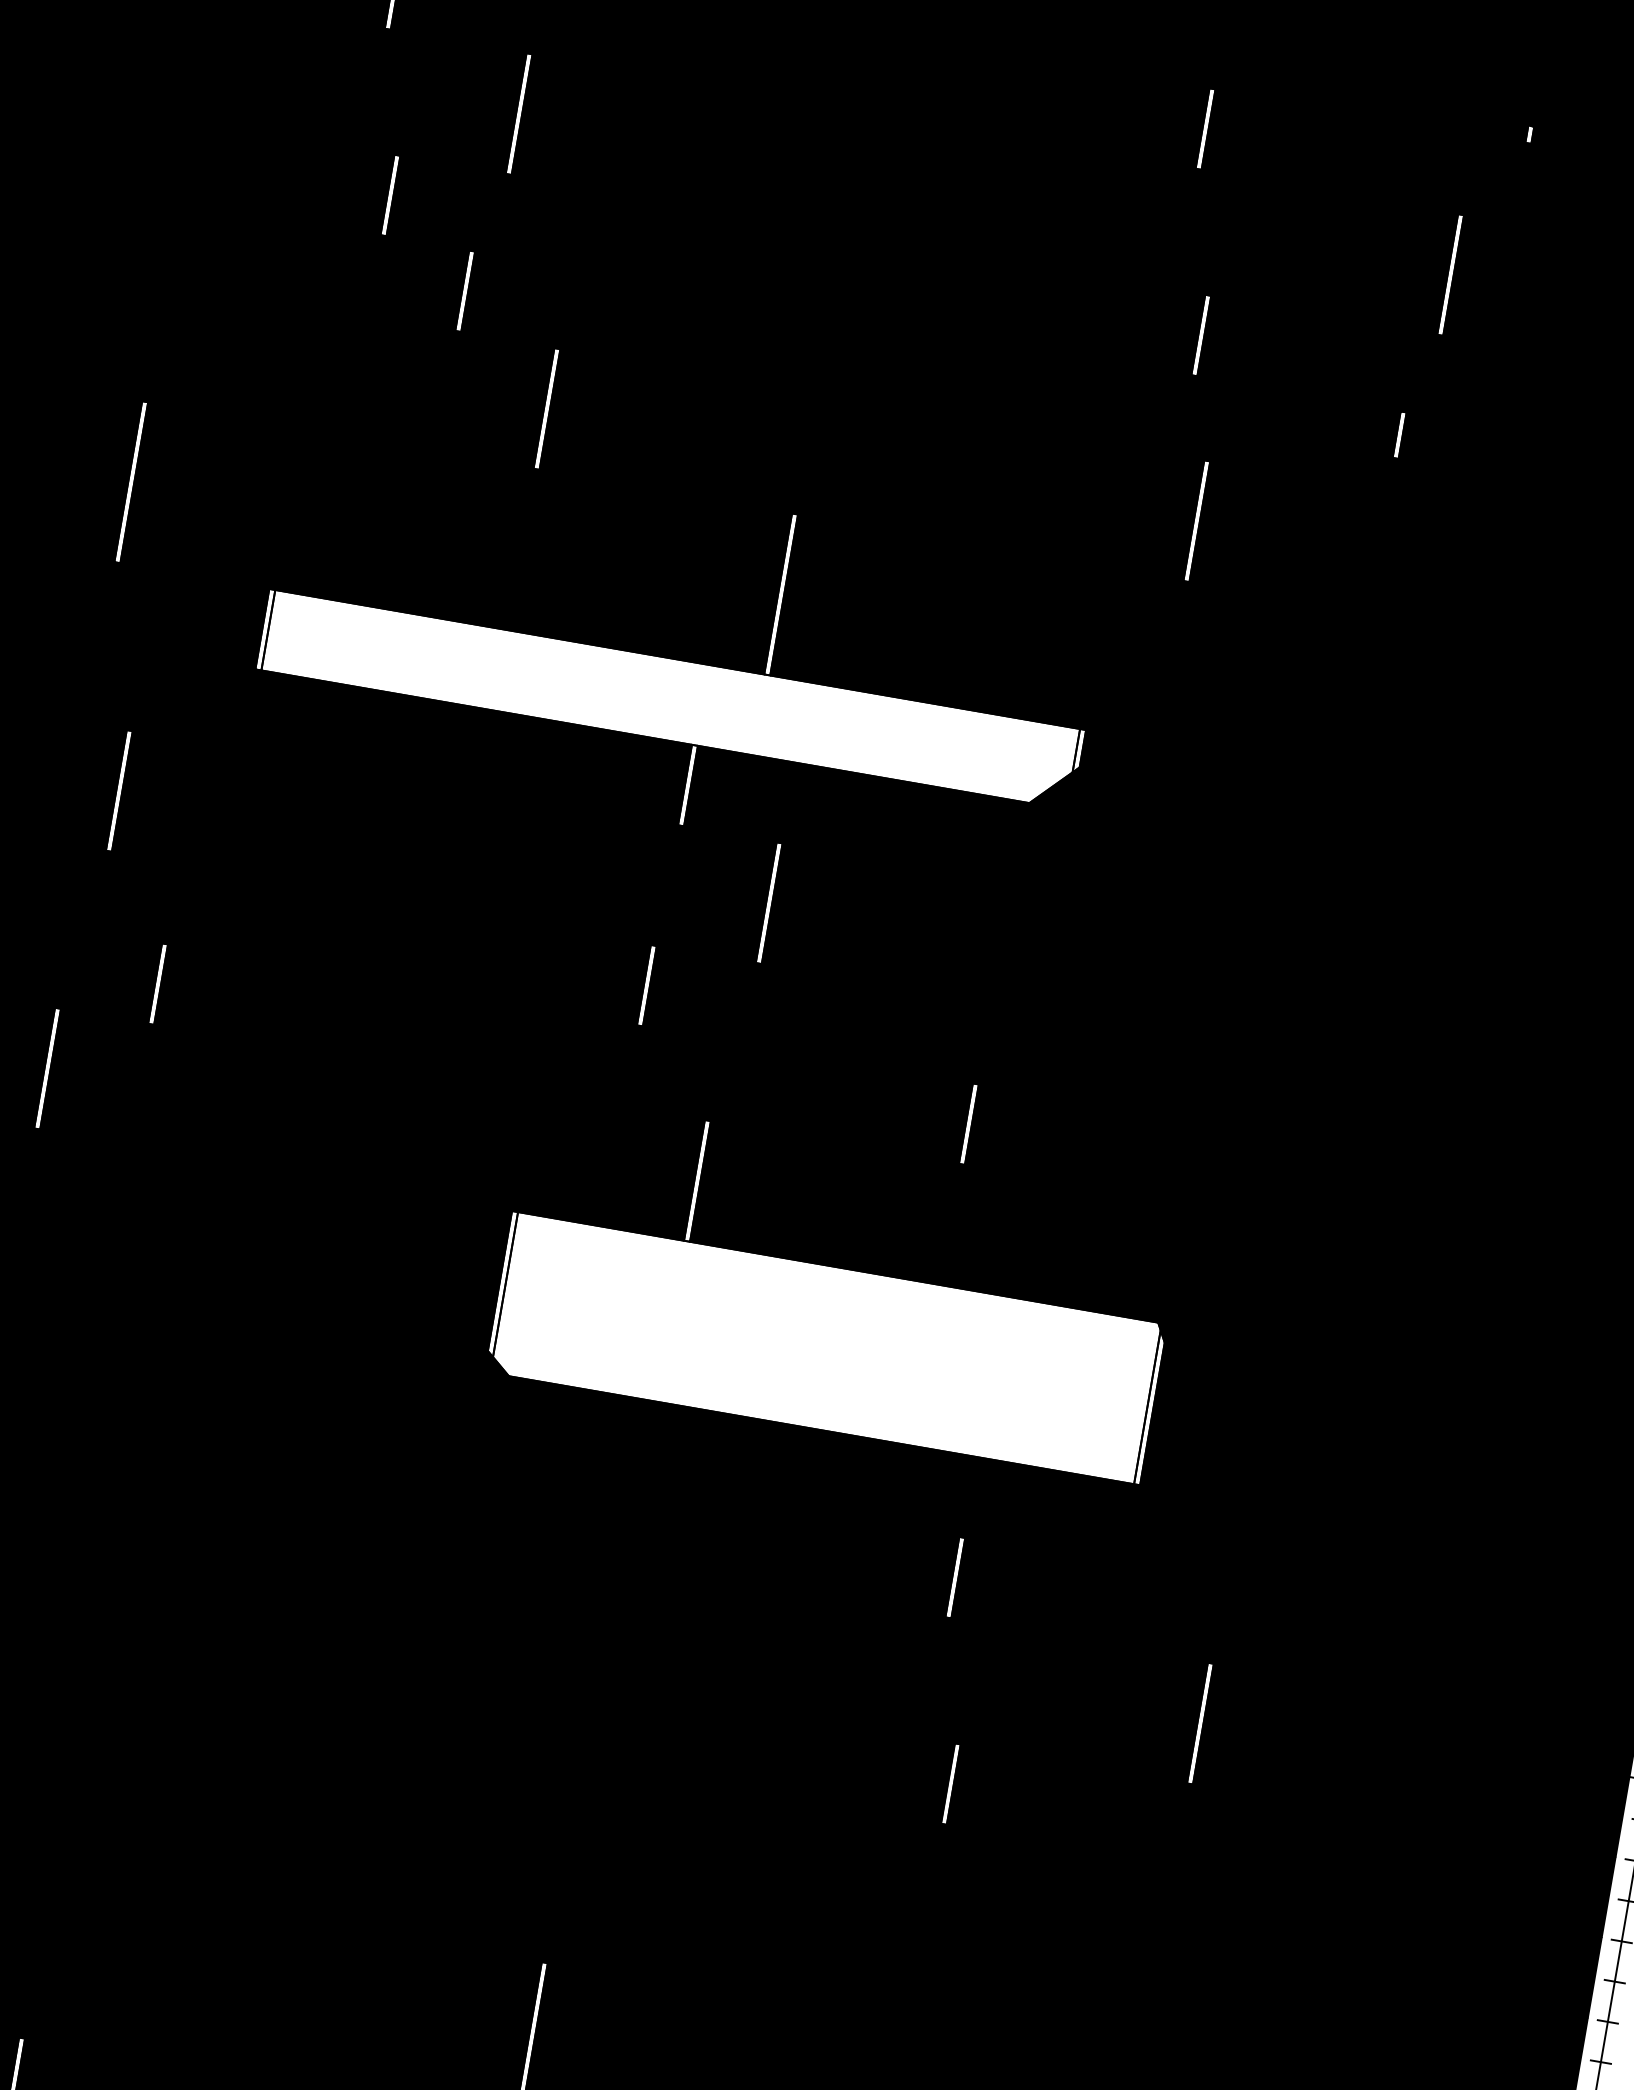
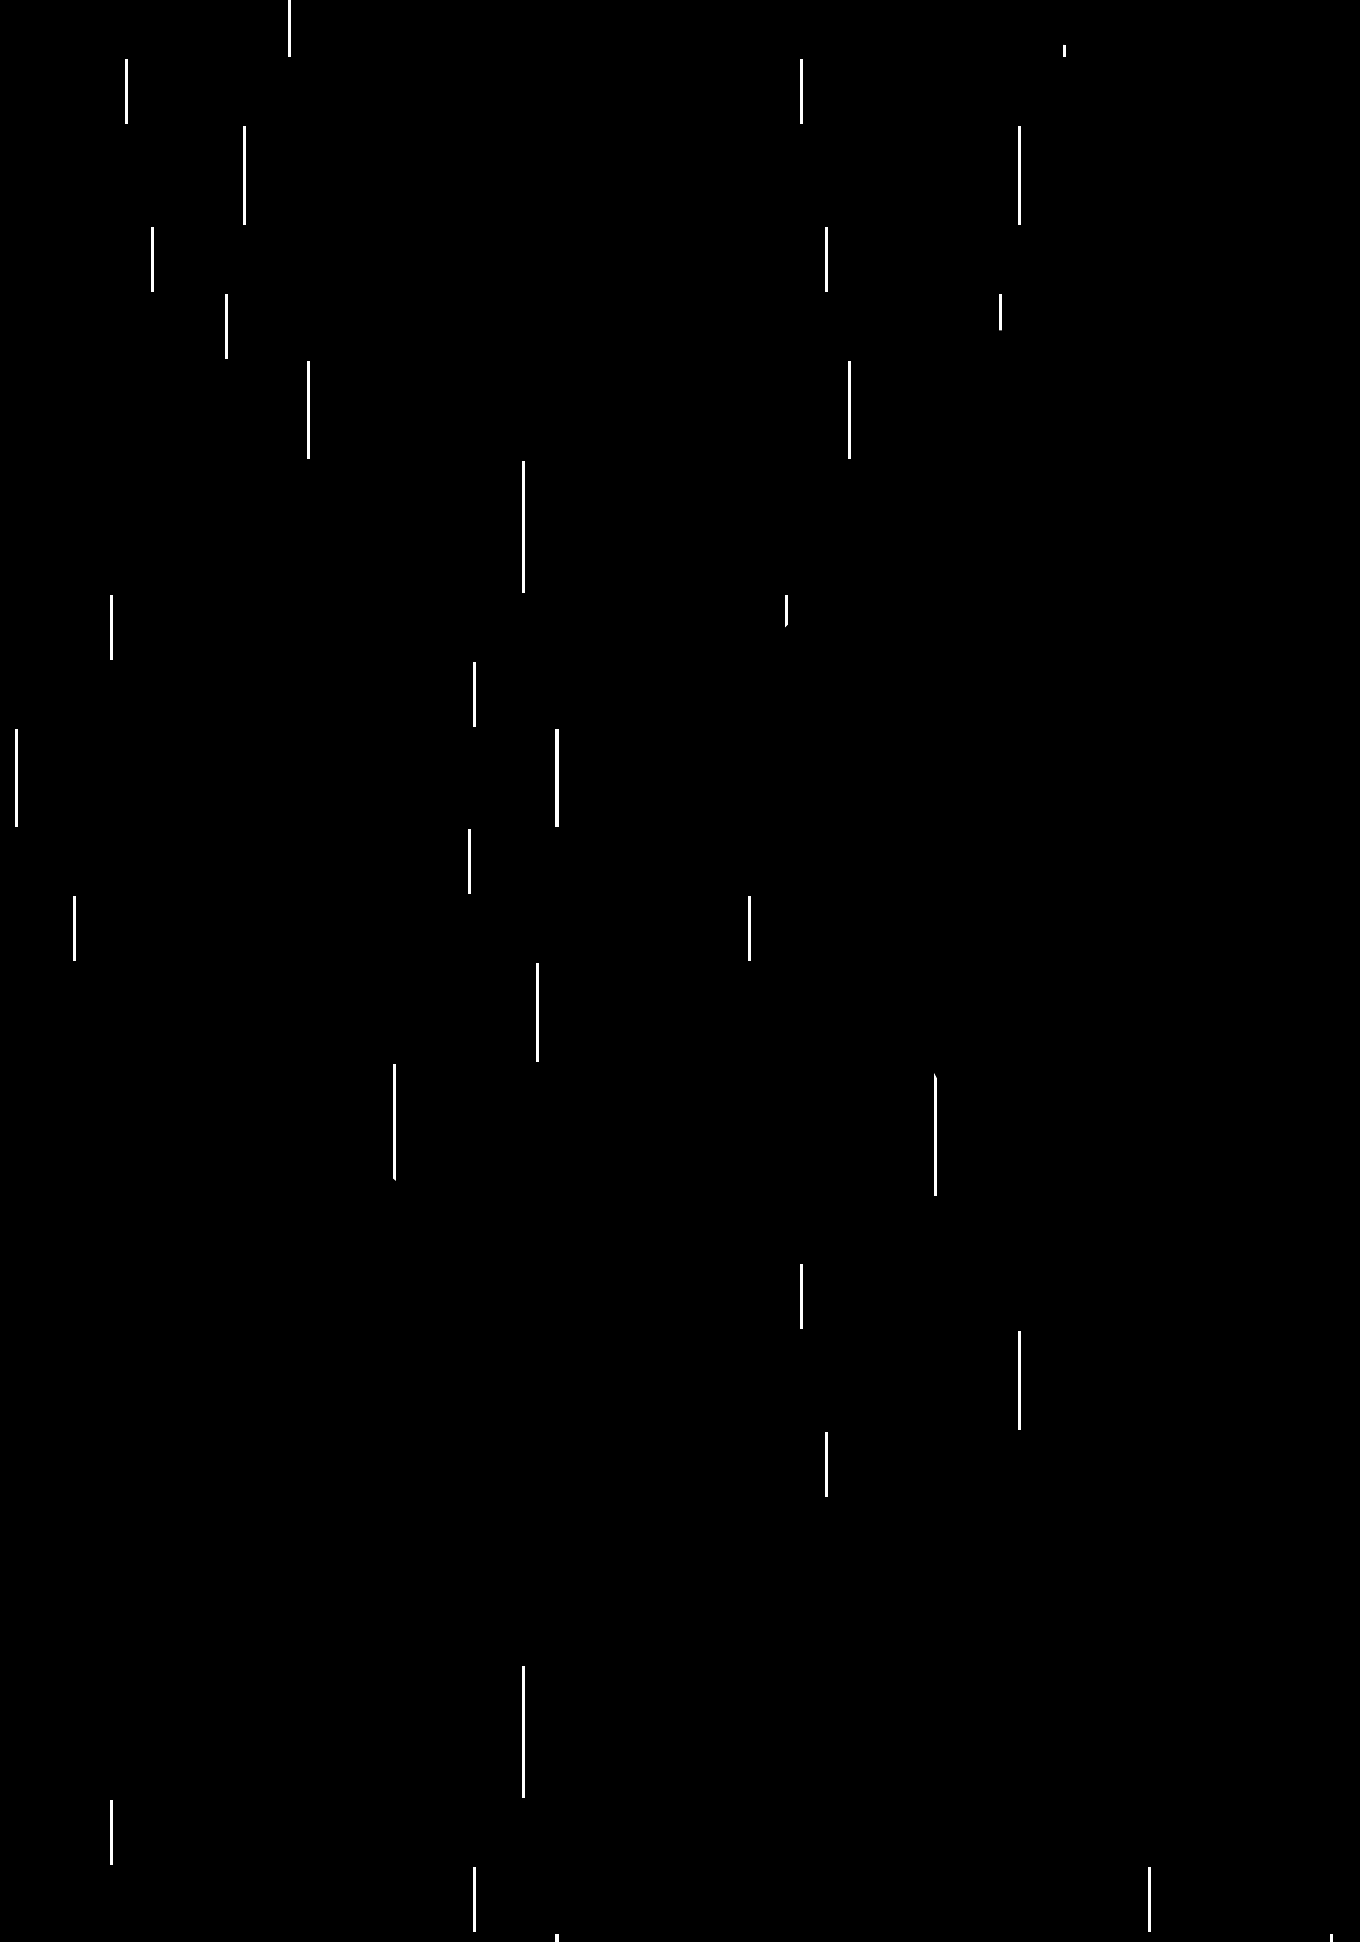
fill: (670, 698) -> (448, 626), added
fill: (825, 1347) -> (664, 1129), added

